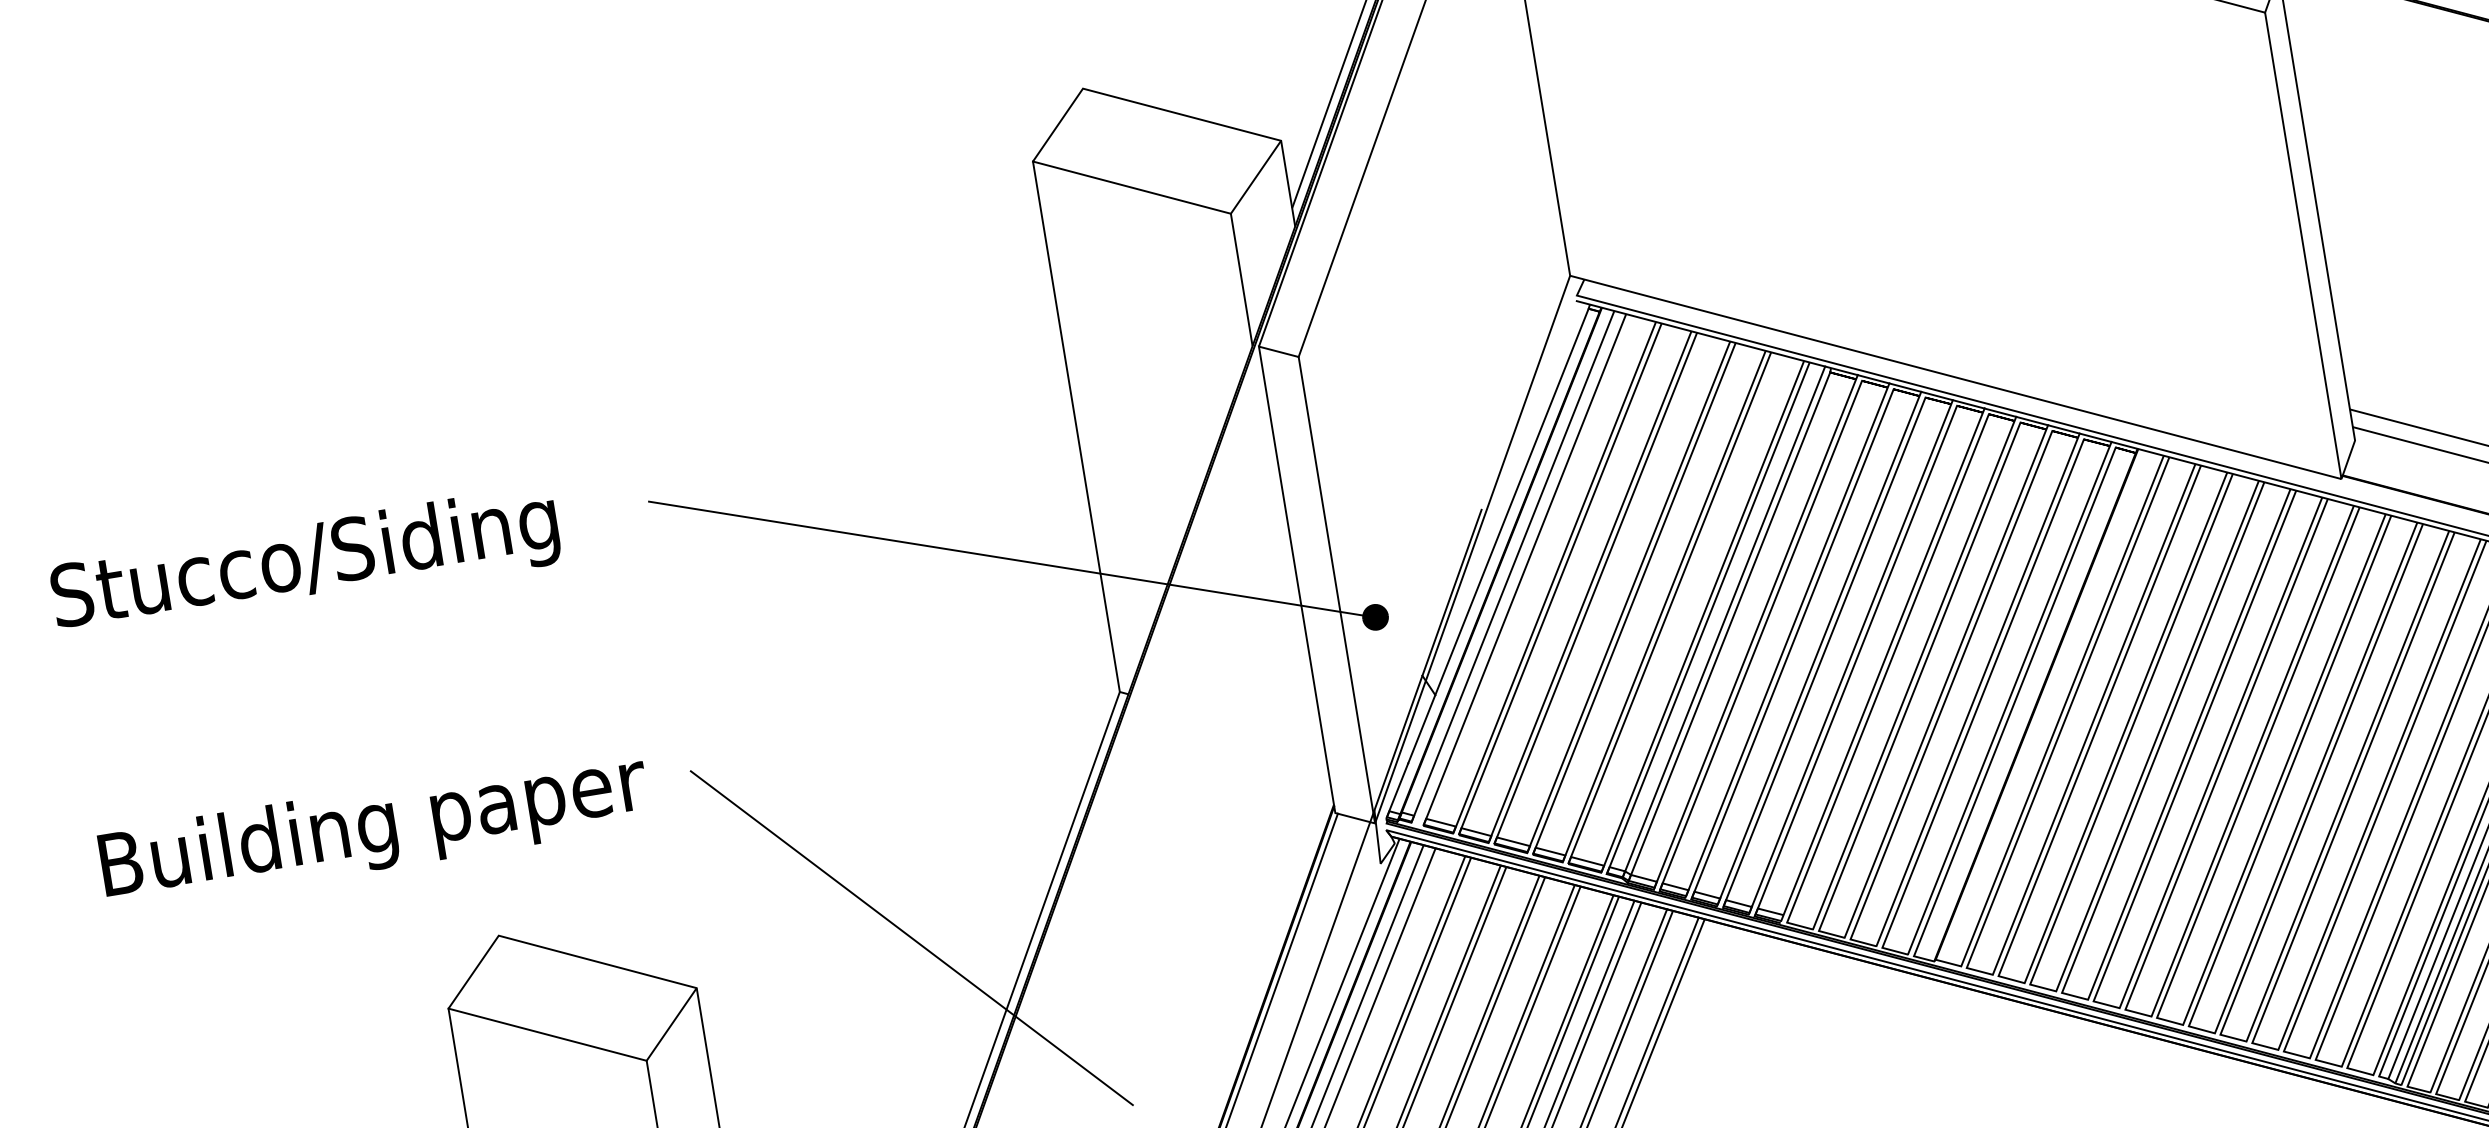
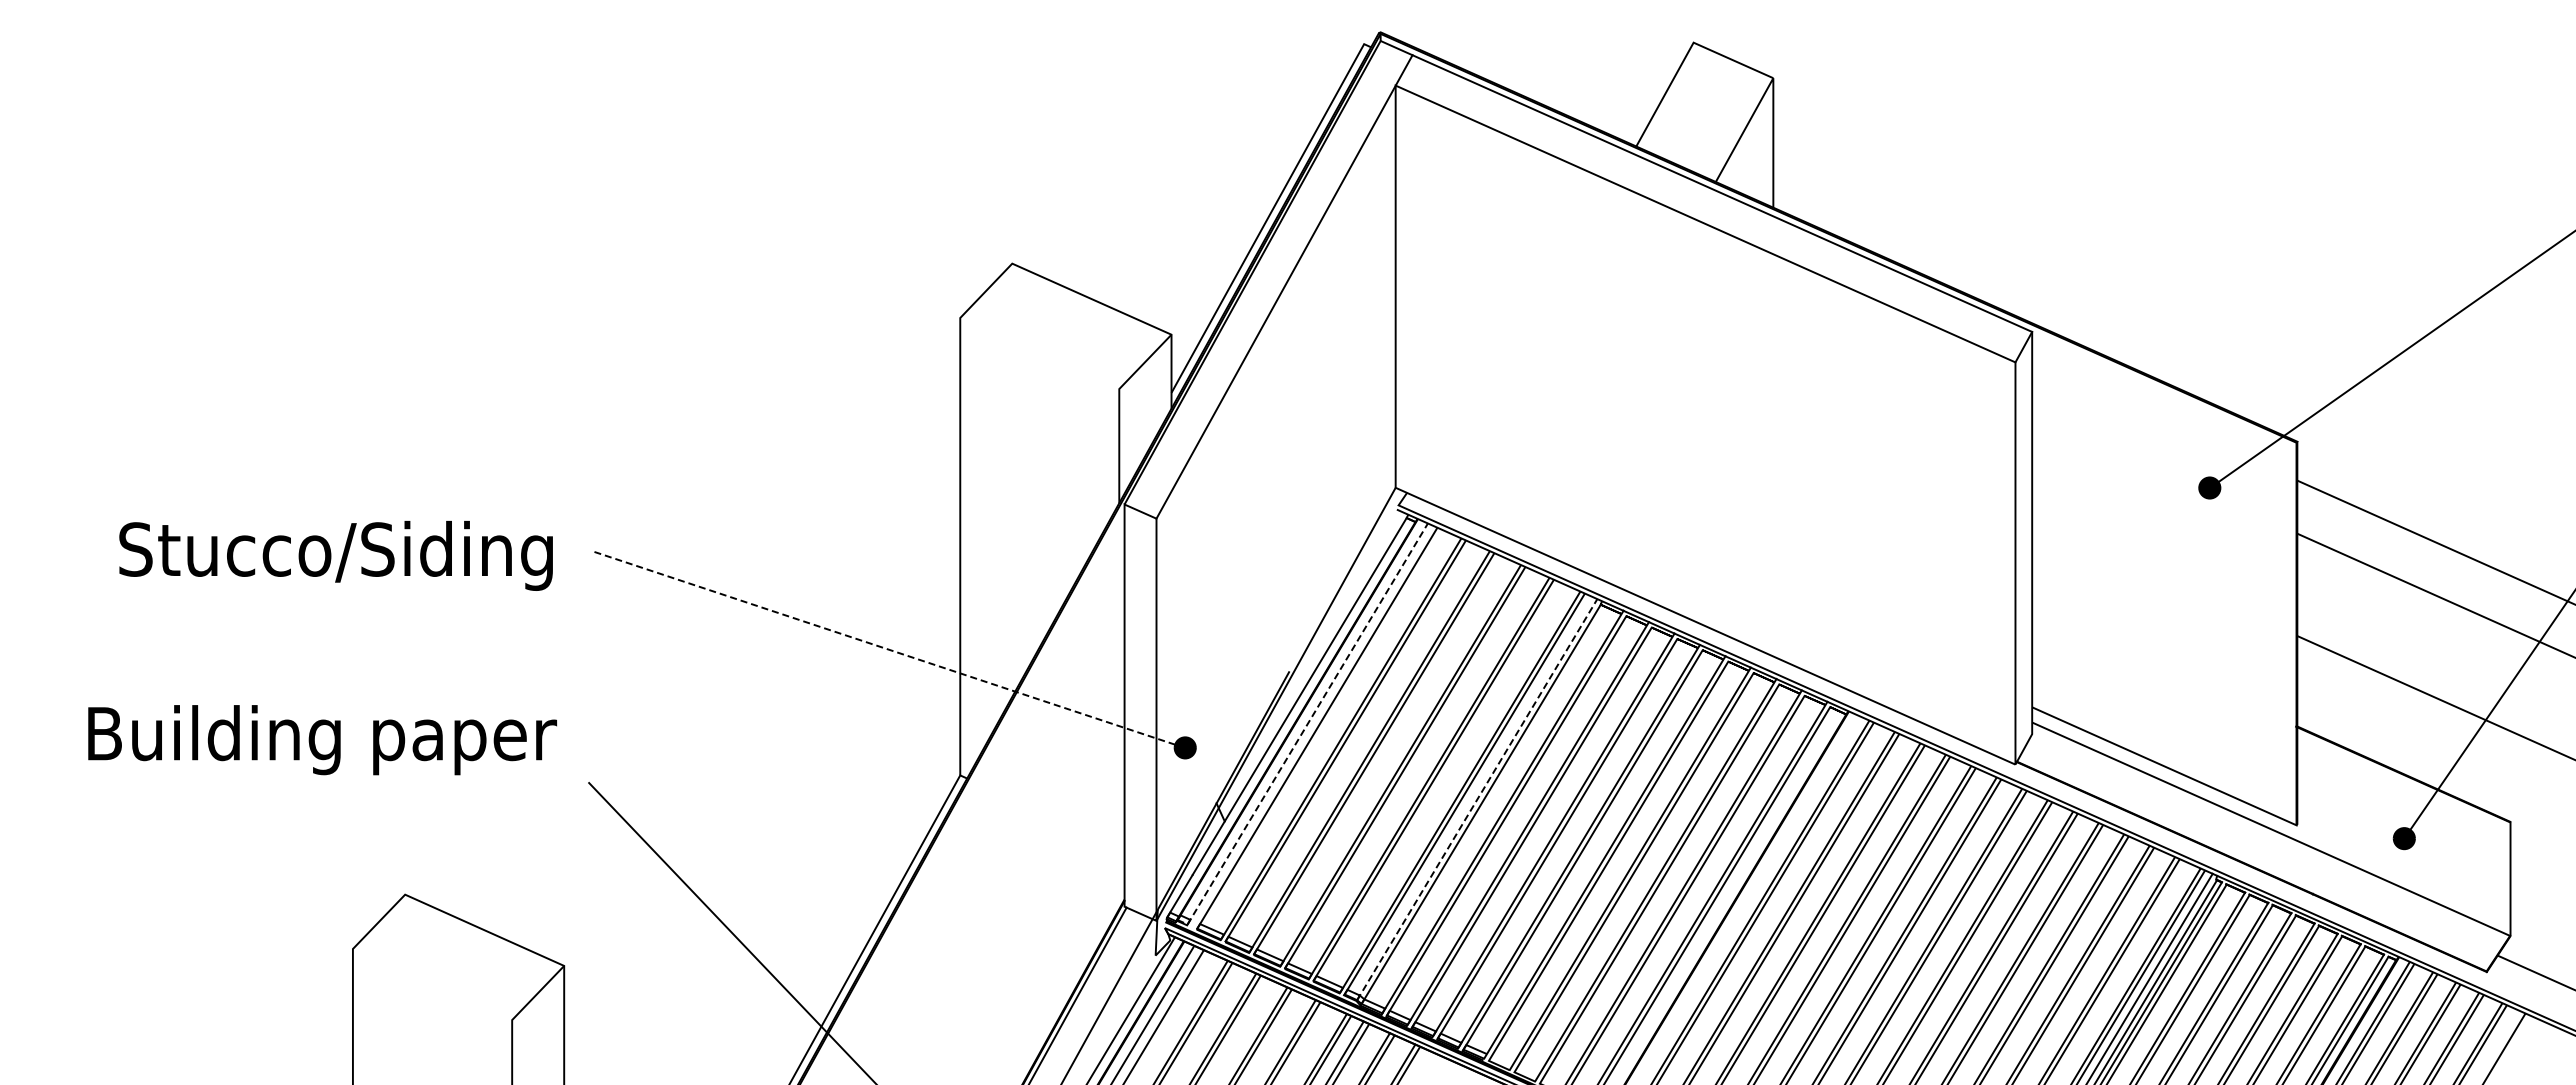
line: (1131, 187) -> (1039, 353), removed
line: (1006, 558) -> (883, 647), solid -> dashed
text: (304, 563) -> (335, 555), moved
line: (1510, 573) -> (1304, 729), solid -> dashed
line: (1724, 621) -> (1477, 799), solid -> dashed
text: (374, 829) -> (322, 740), moved
line: (547, 1034) -> (432, 984), removed

